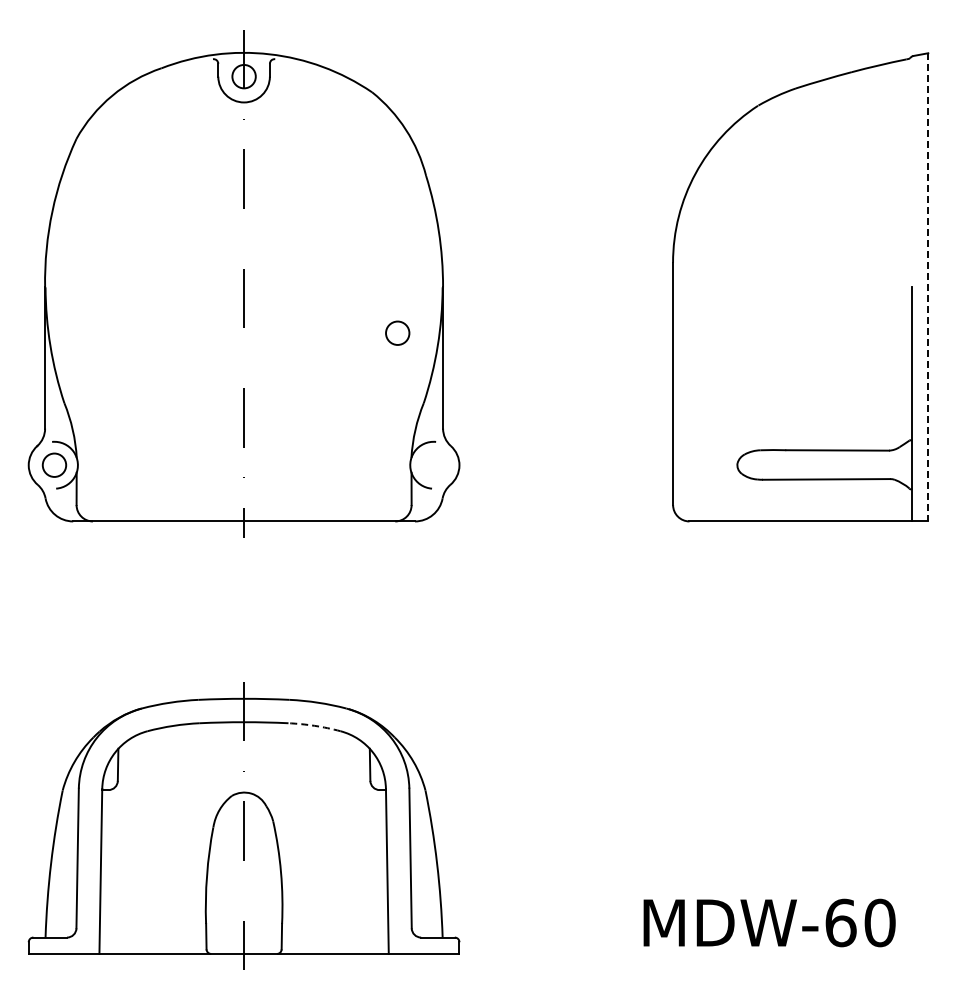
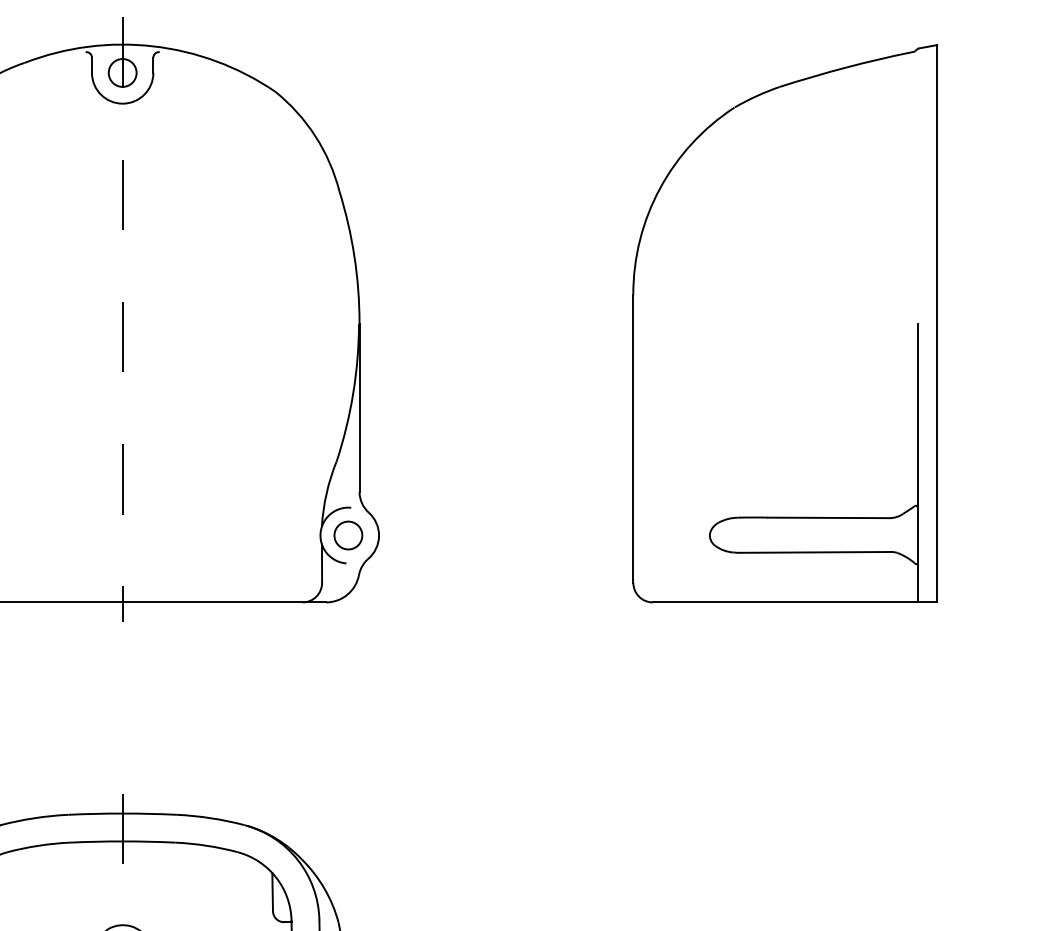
line: (928, 287) -> (937, 323), dashed -> solid
circle: (397, 332) -> (348, 534), moved
arc: (314, 725) -> (206, 845), dashed -> solid

